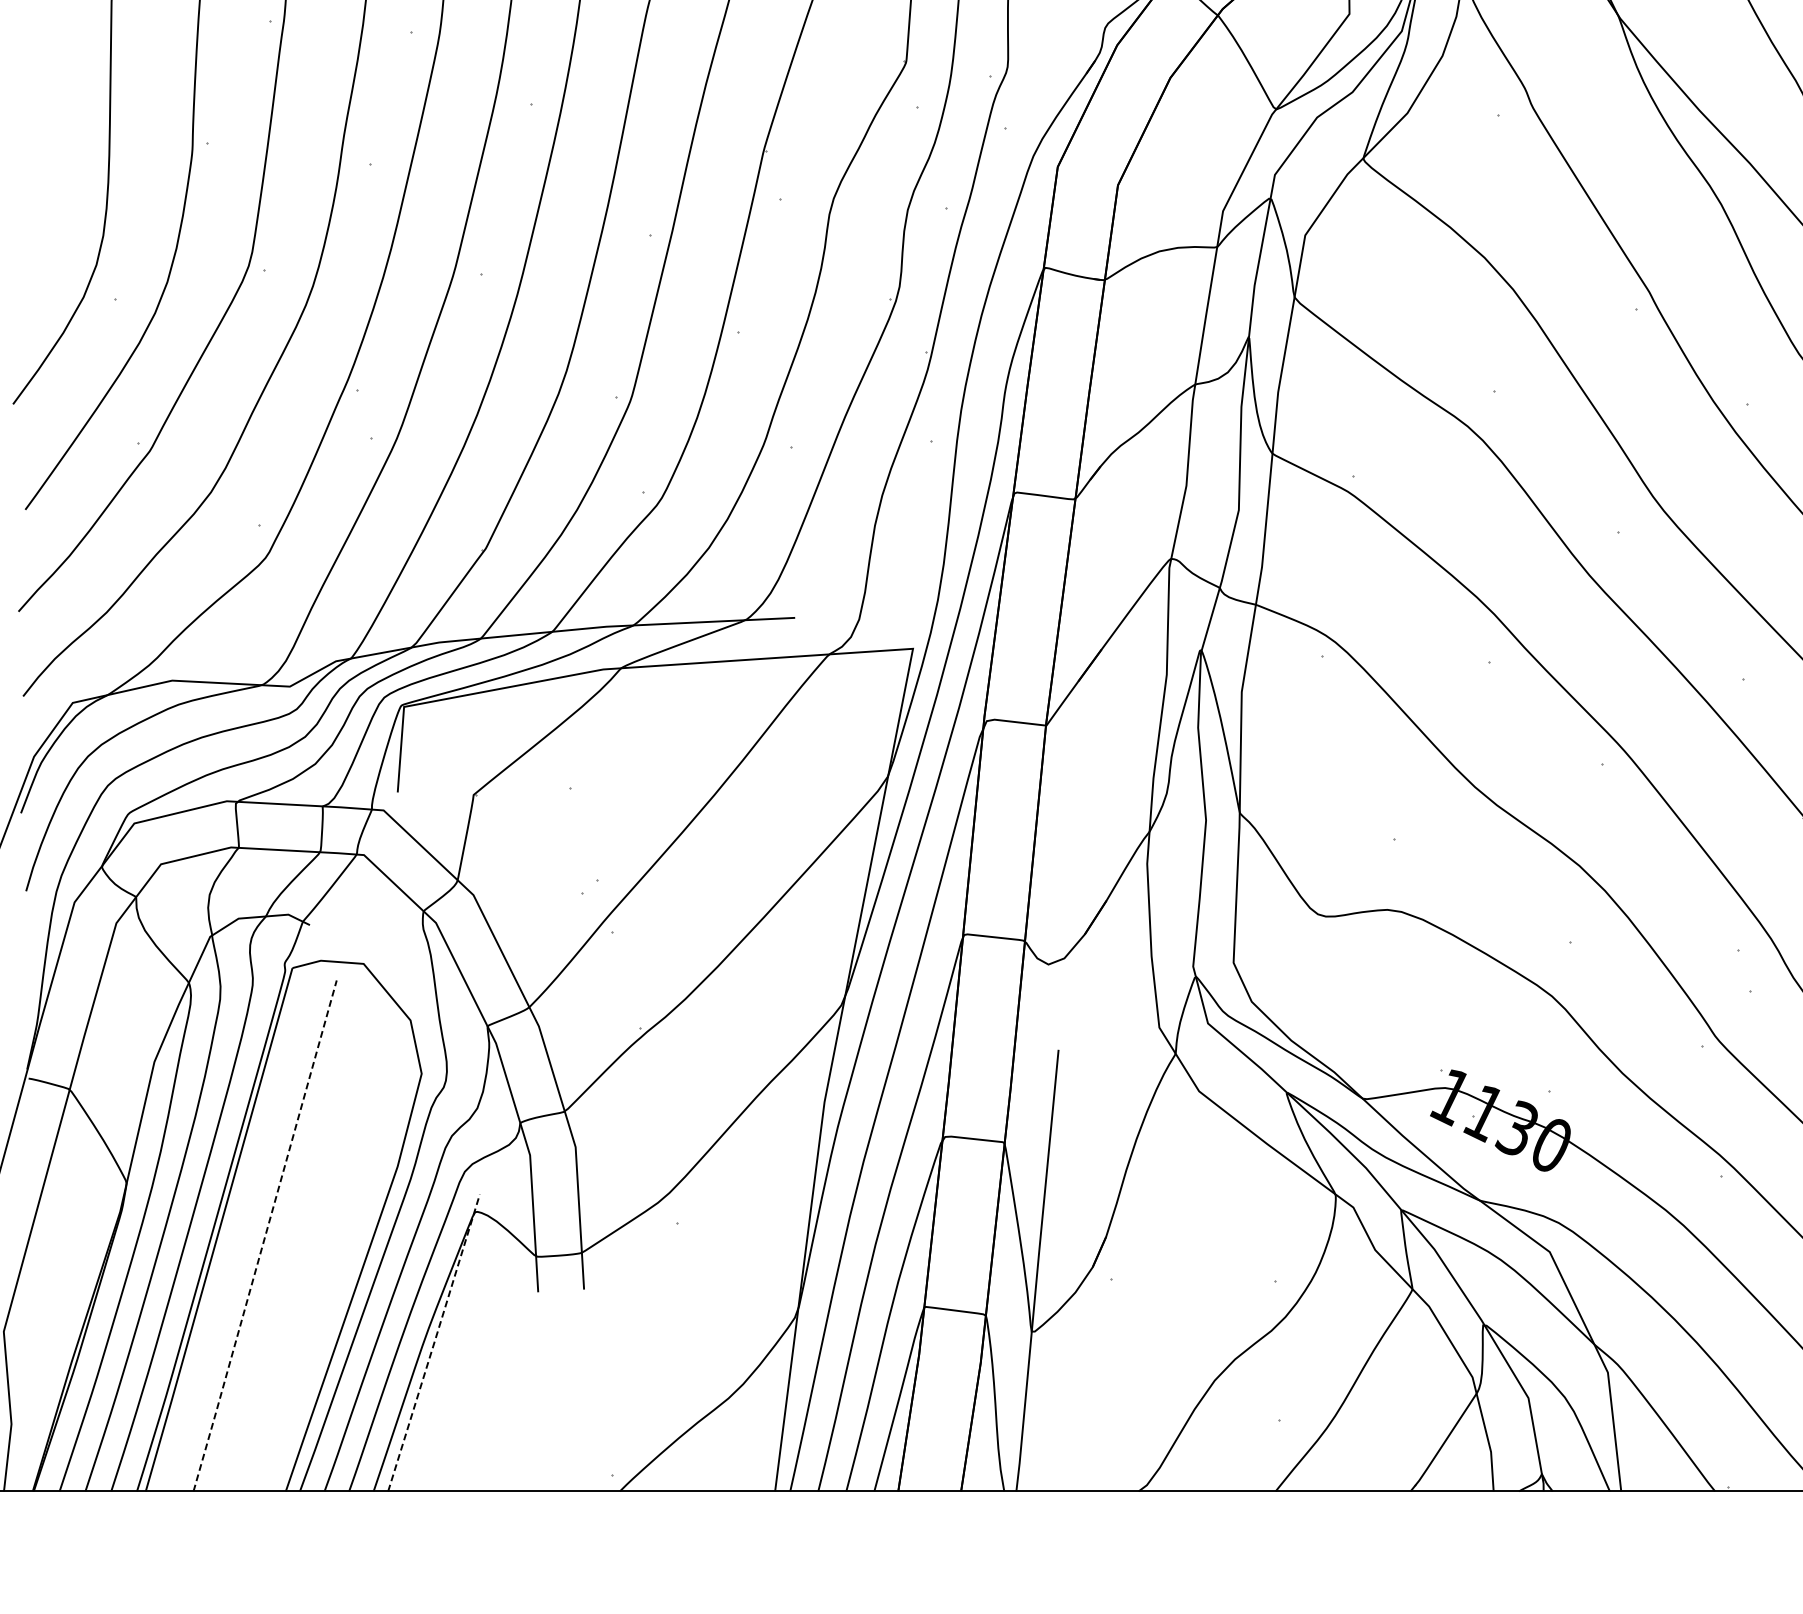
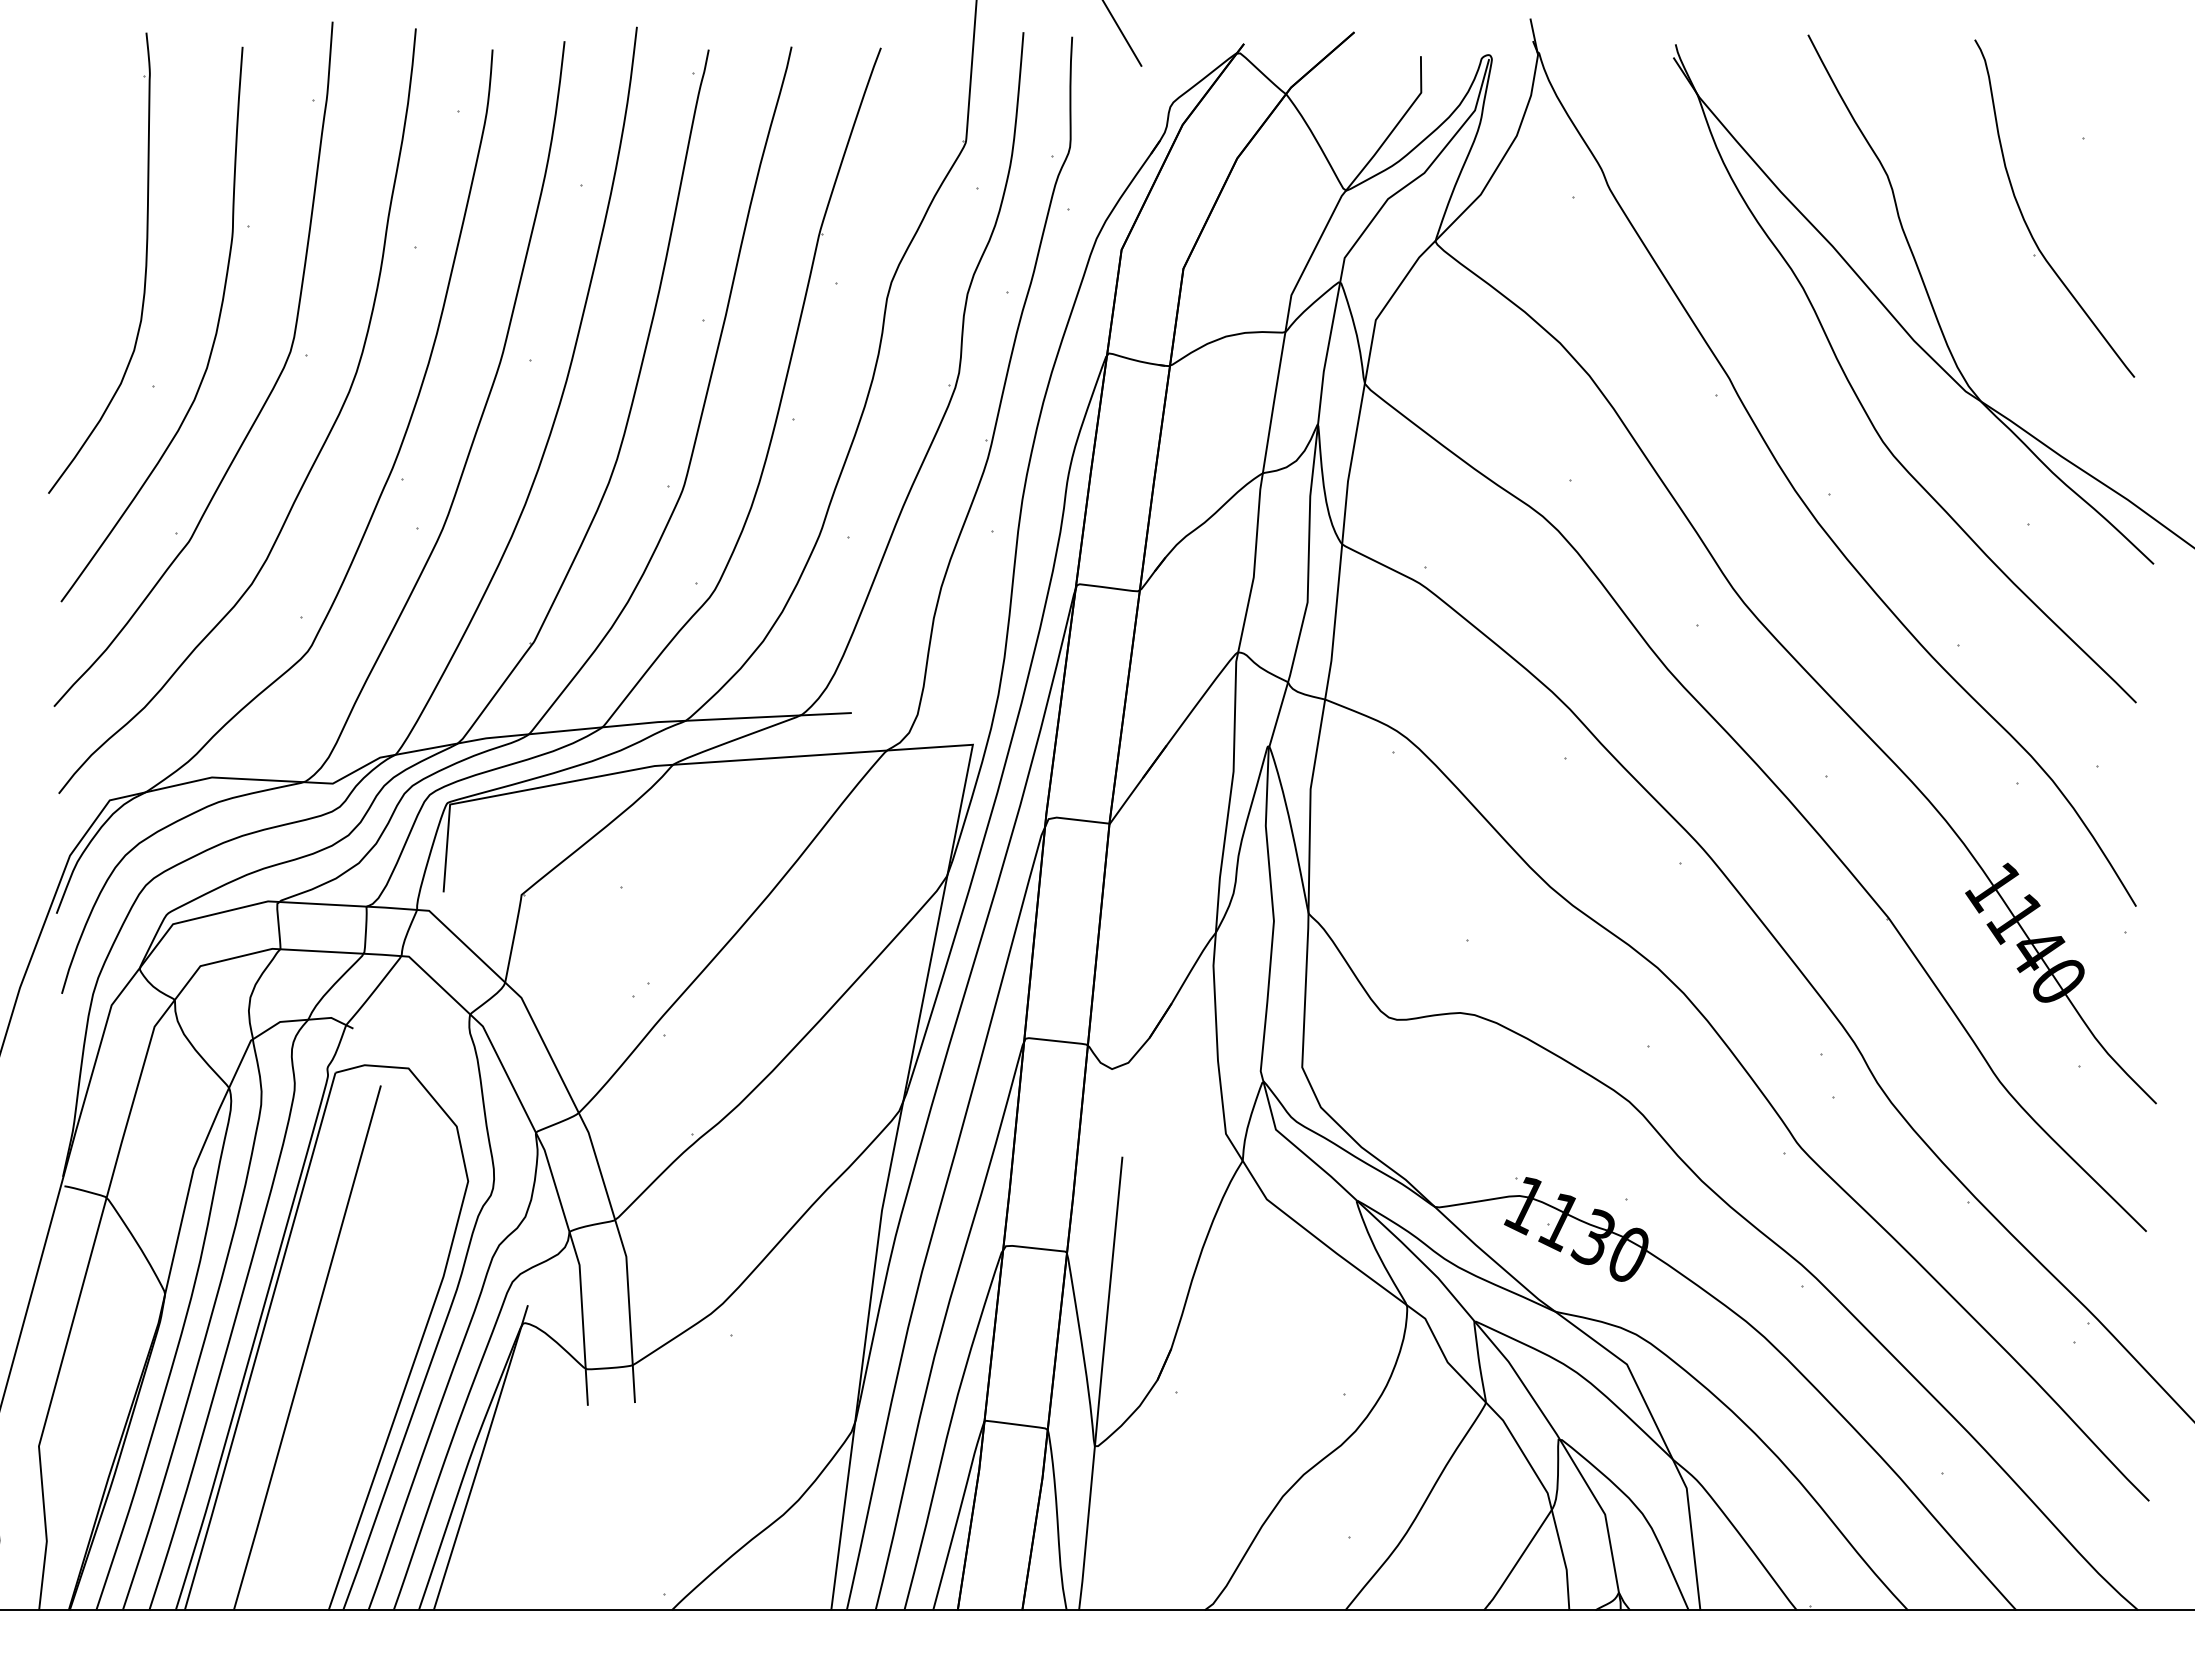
line: (265, 1235) -> (307, 1347), dashed -> solid
line: (434, 1341) -> (481, 1456), dashed -> solid

